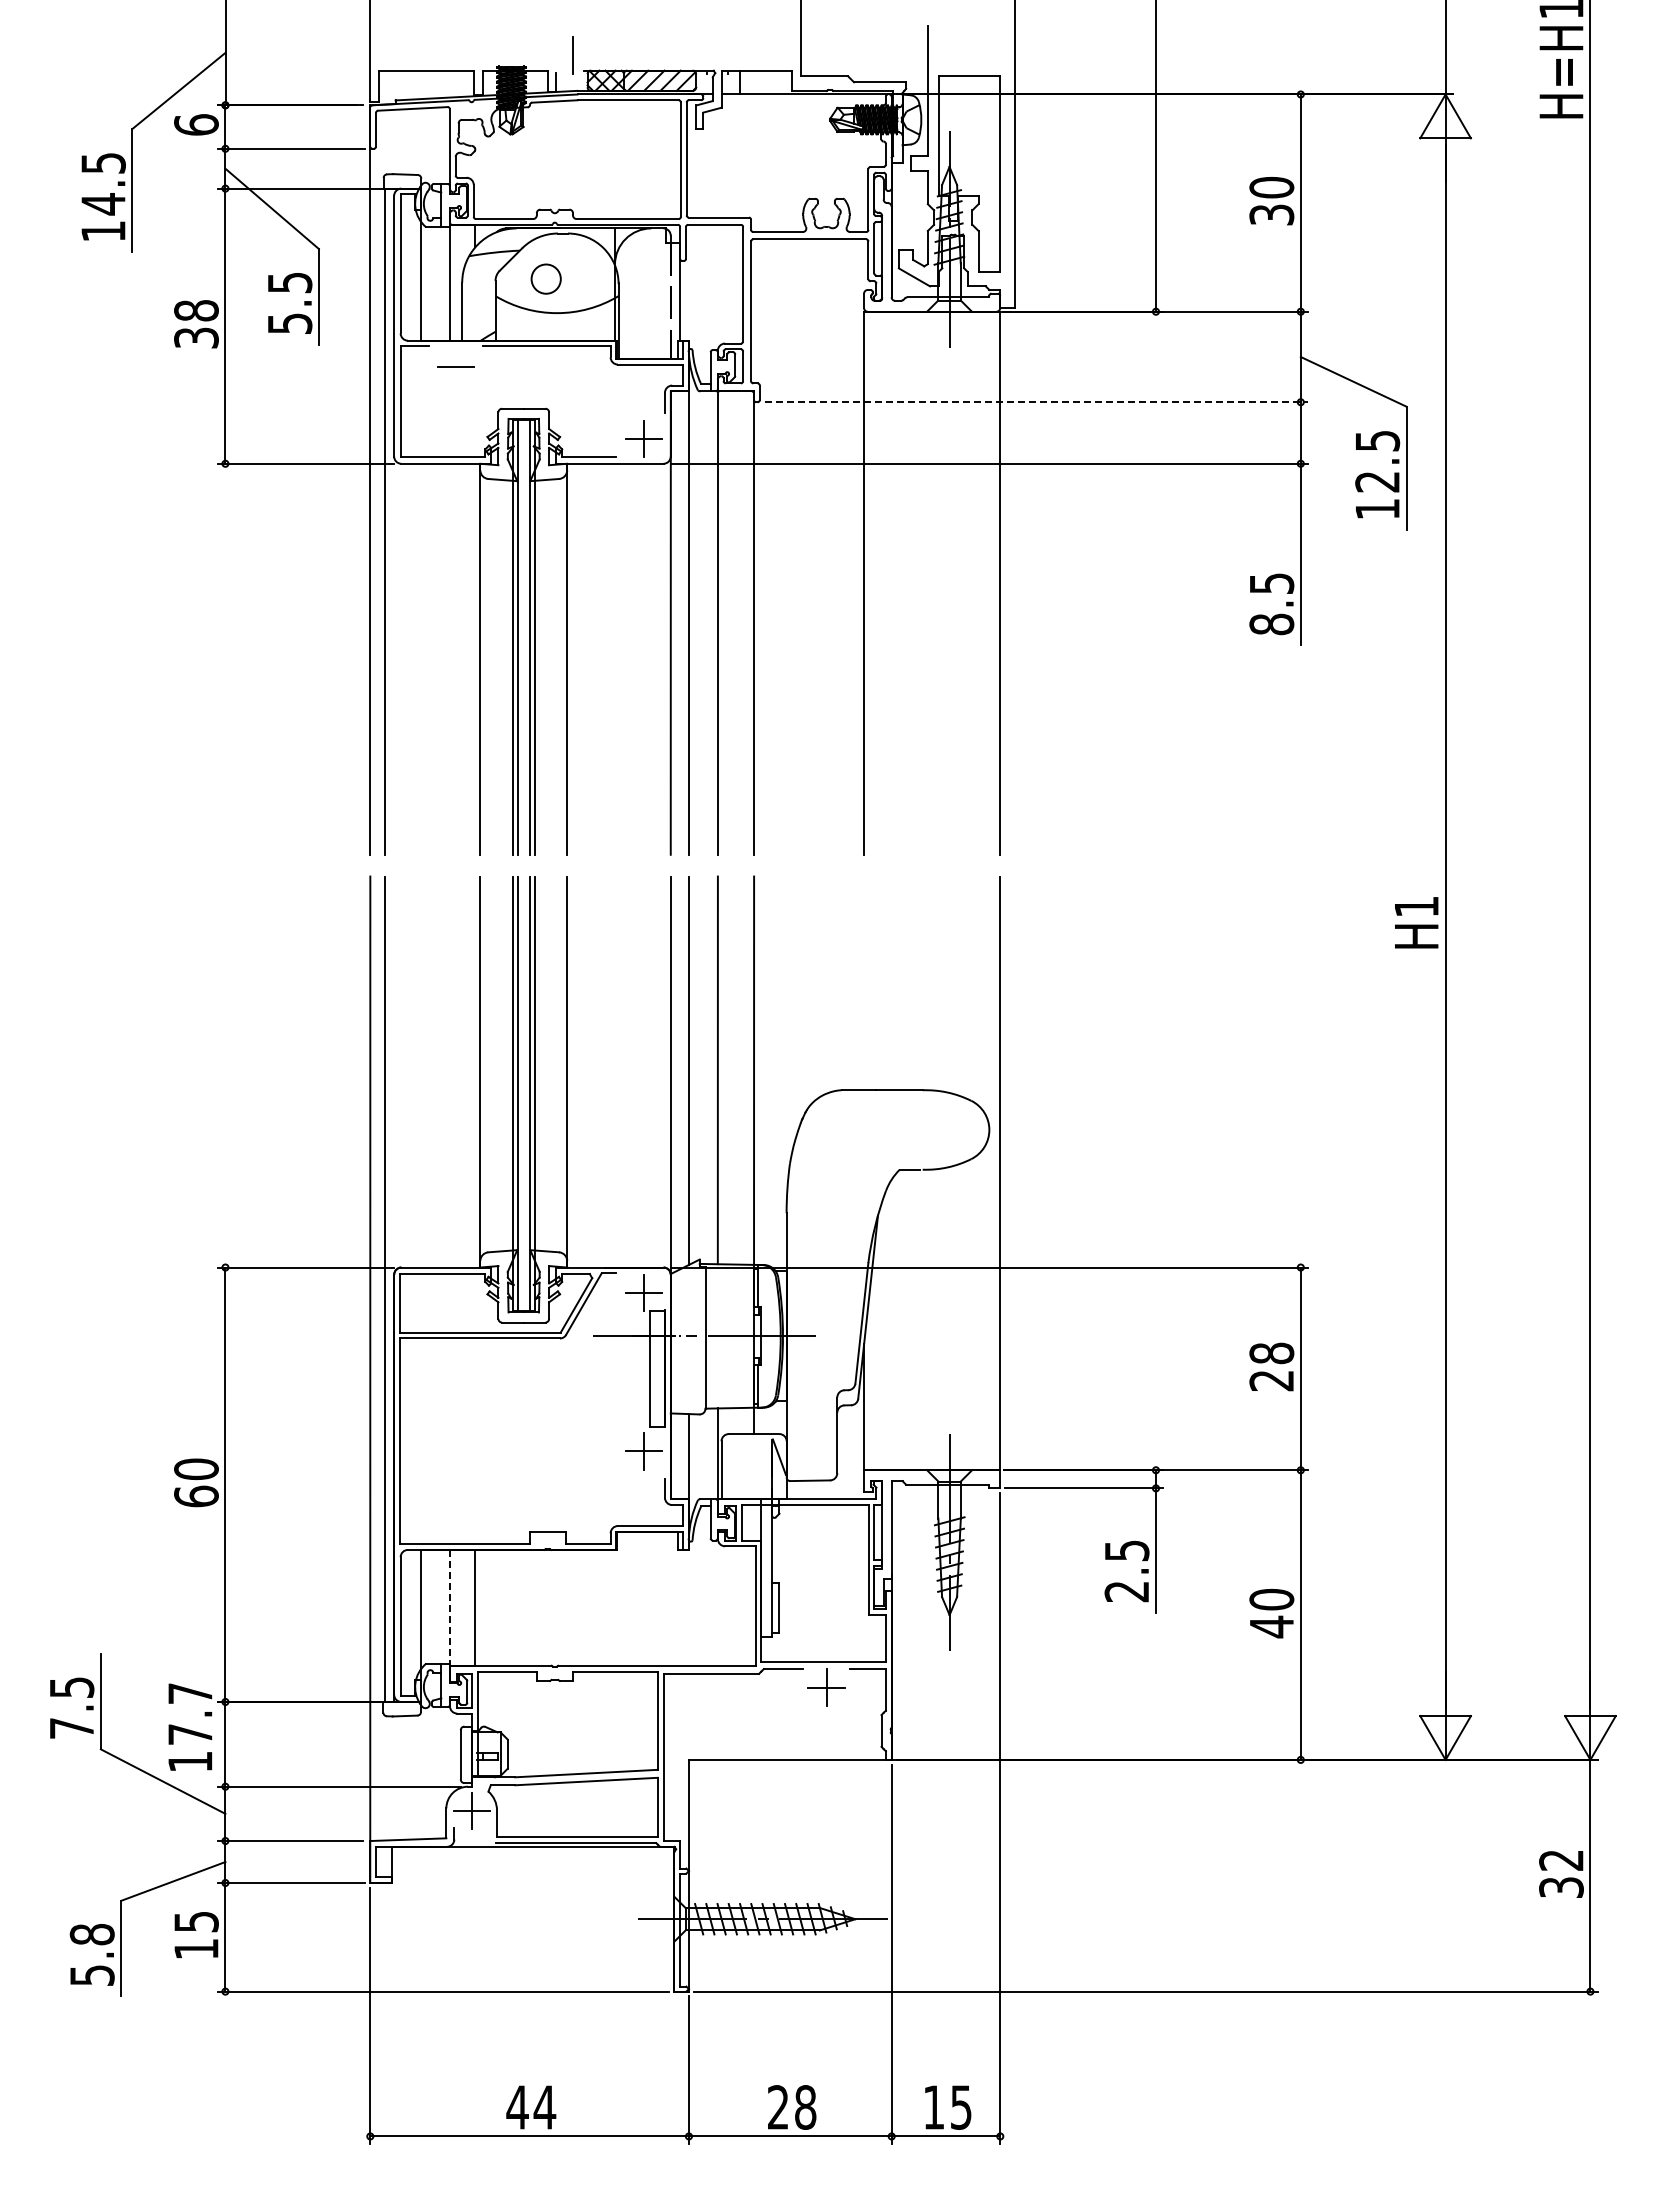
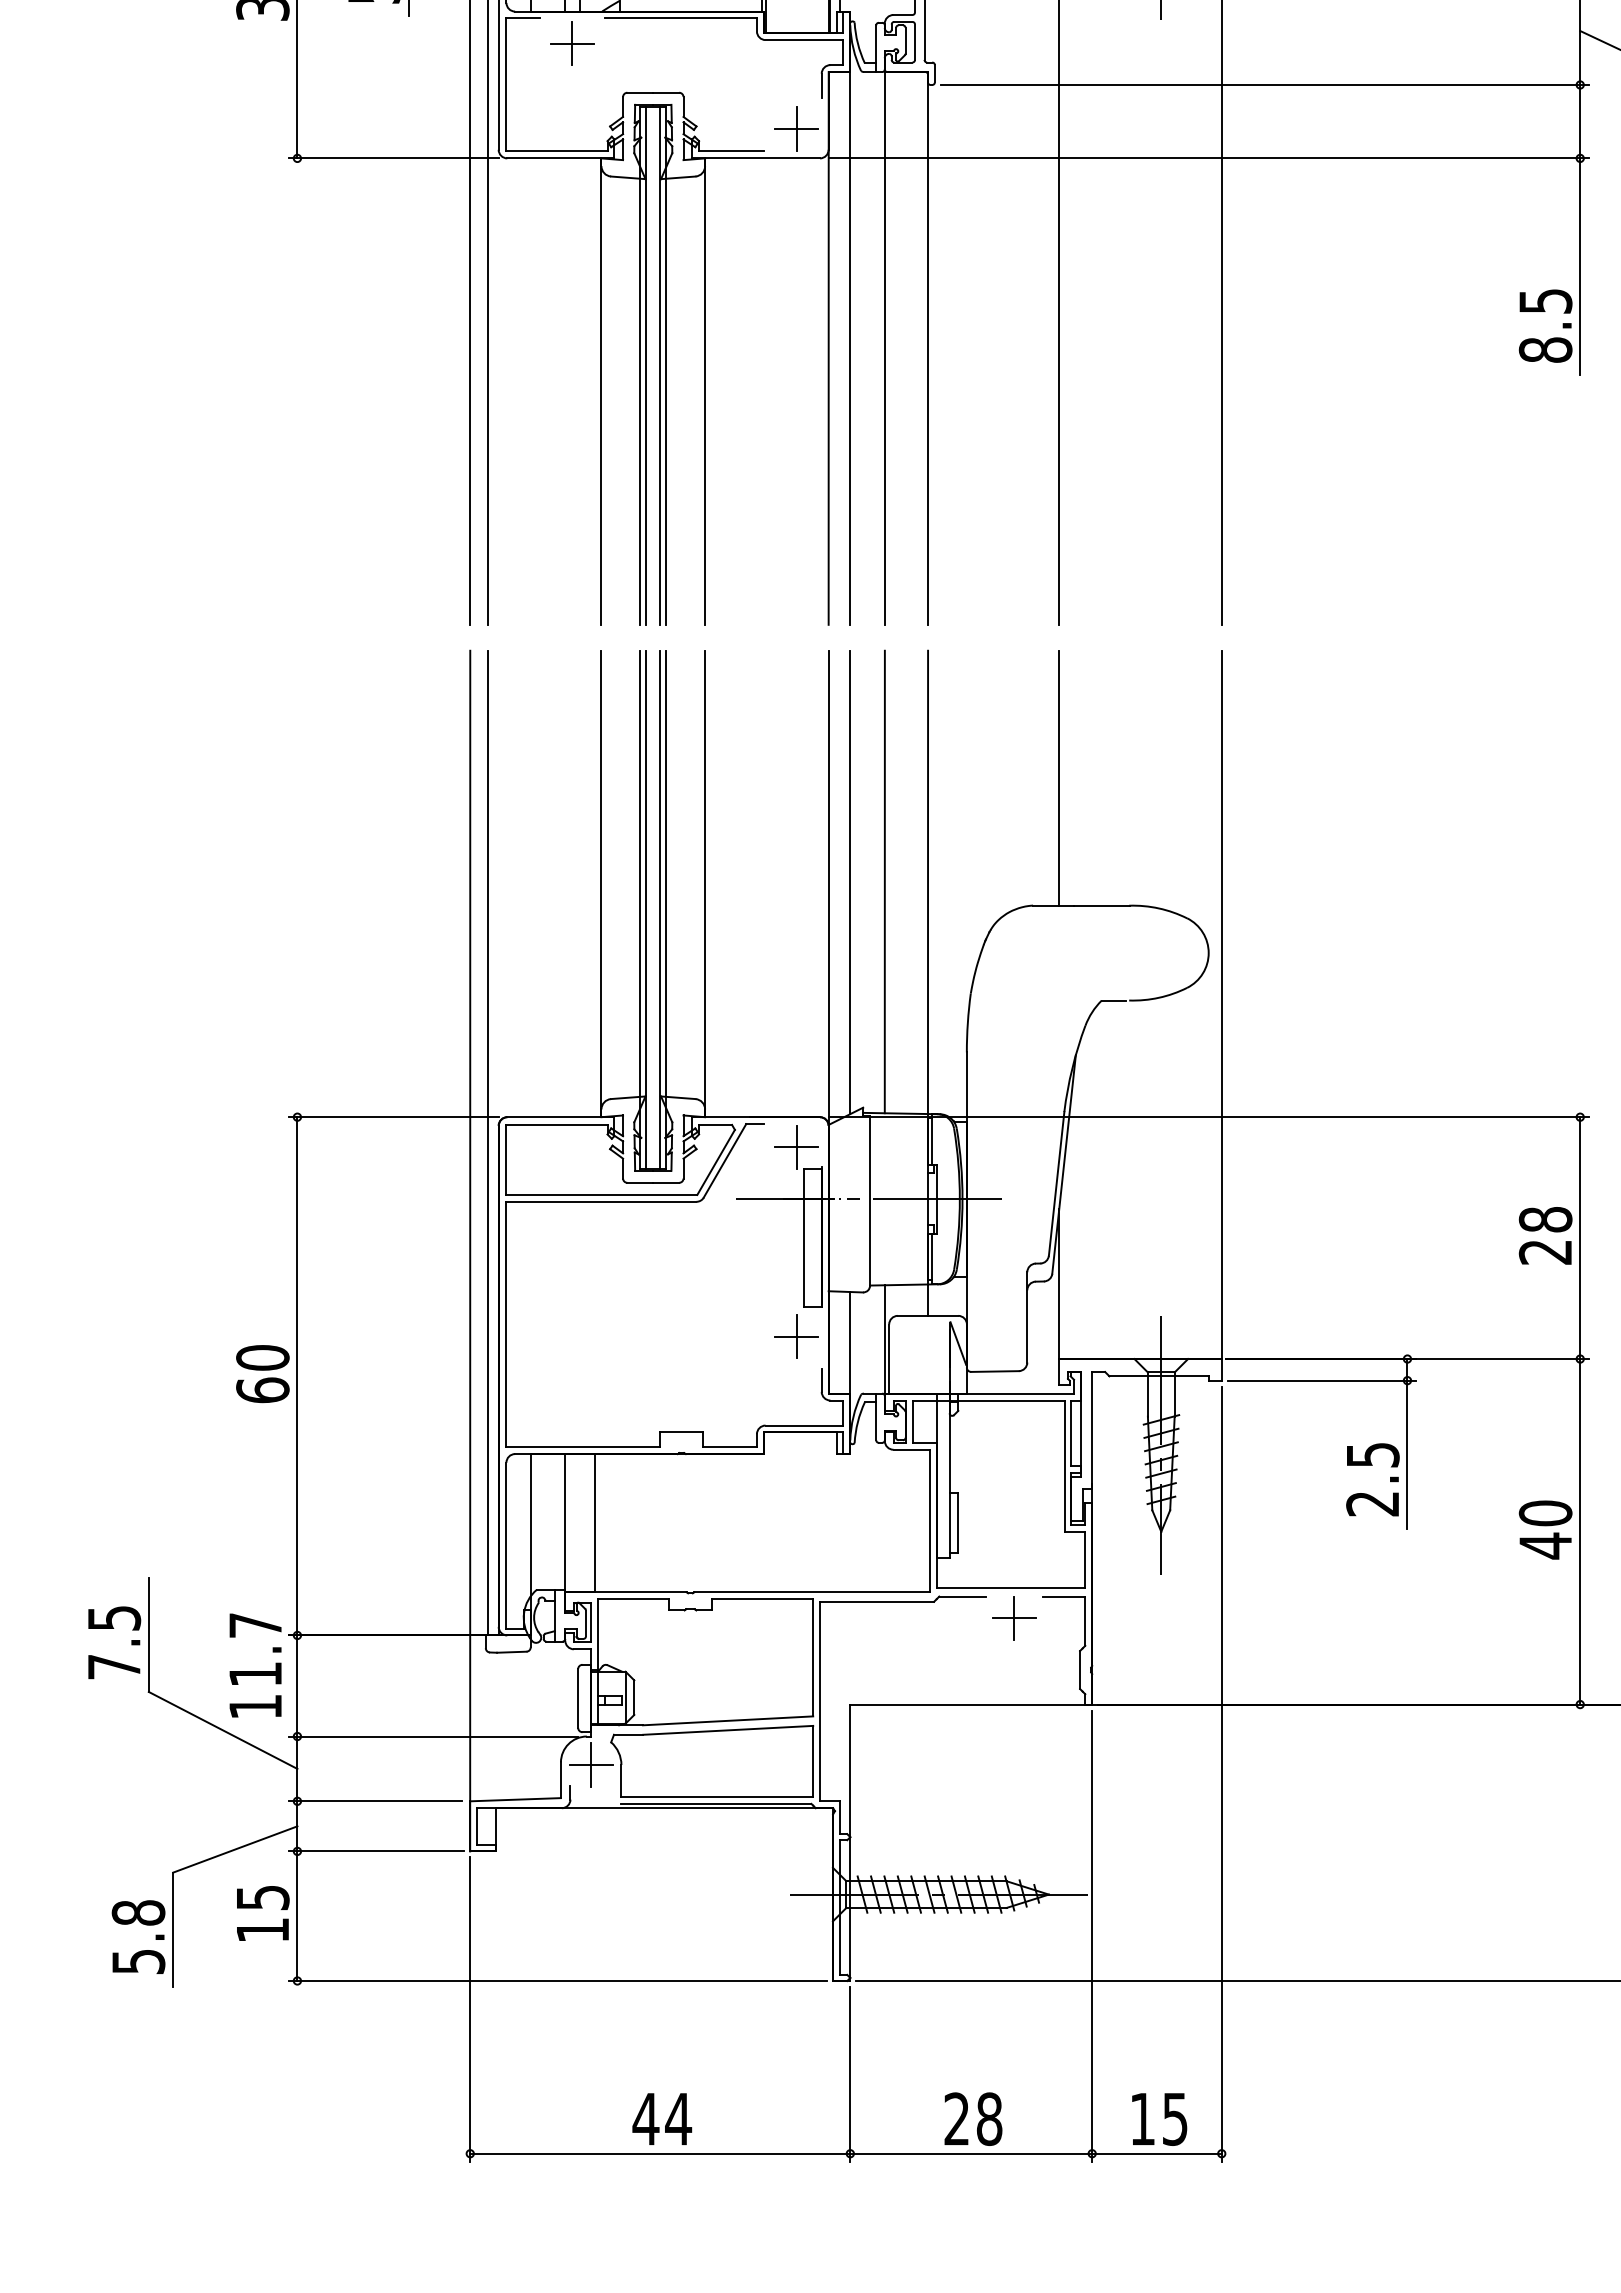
line: (455, 367) -> (571, 43), added
line: (1036, 402) -> (1264, 85), dashed -> solid
line: (864, 983) -> (1059, 778), added
line: (449, 1607) -> (564, 1522), dashed -> solid
text: (190, 1734) -> (255, 1674), 17.7 -> 11.7

